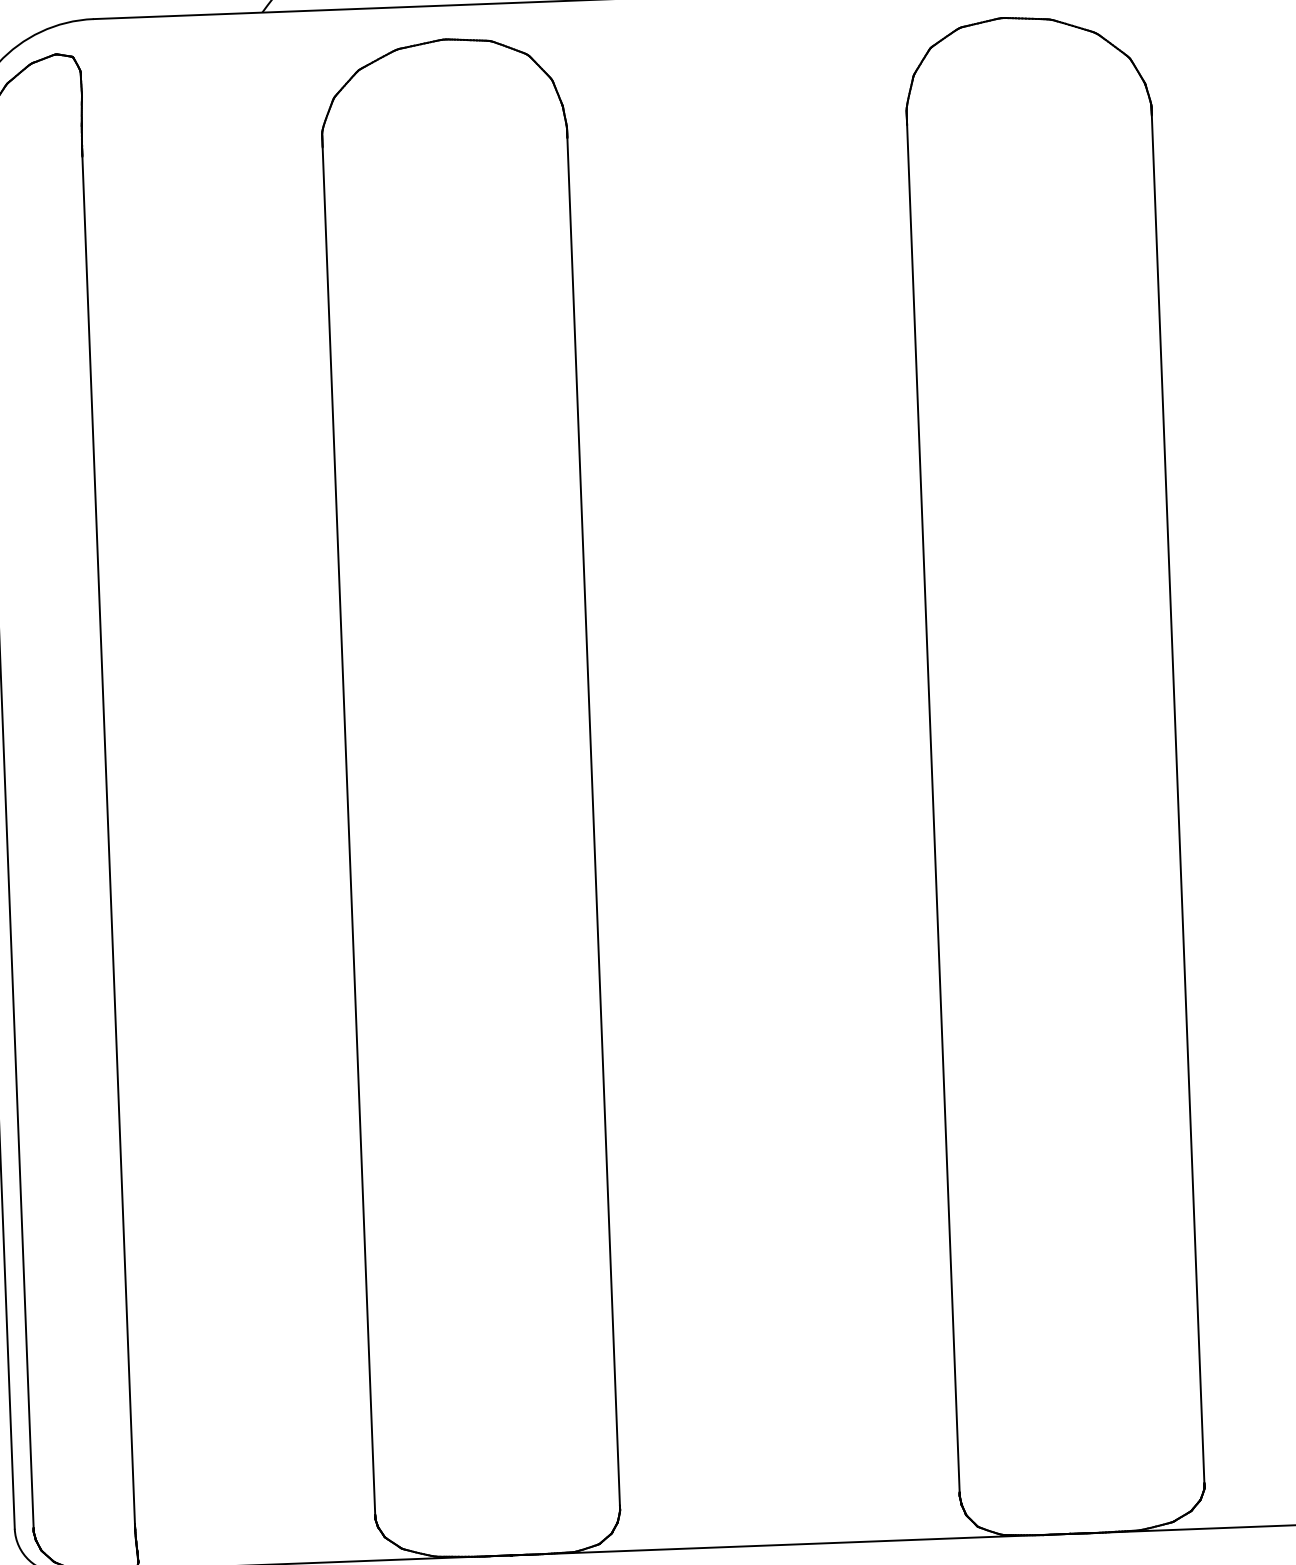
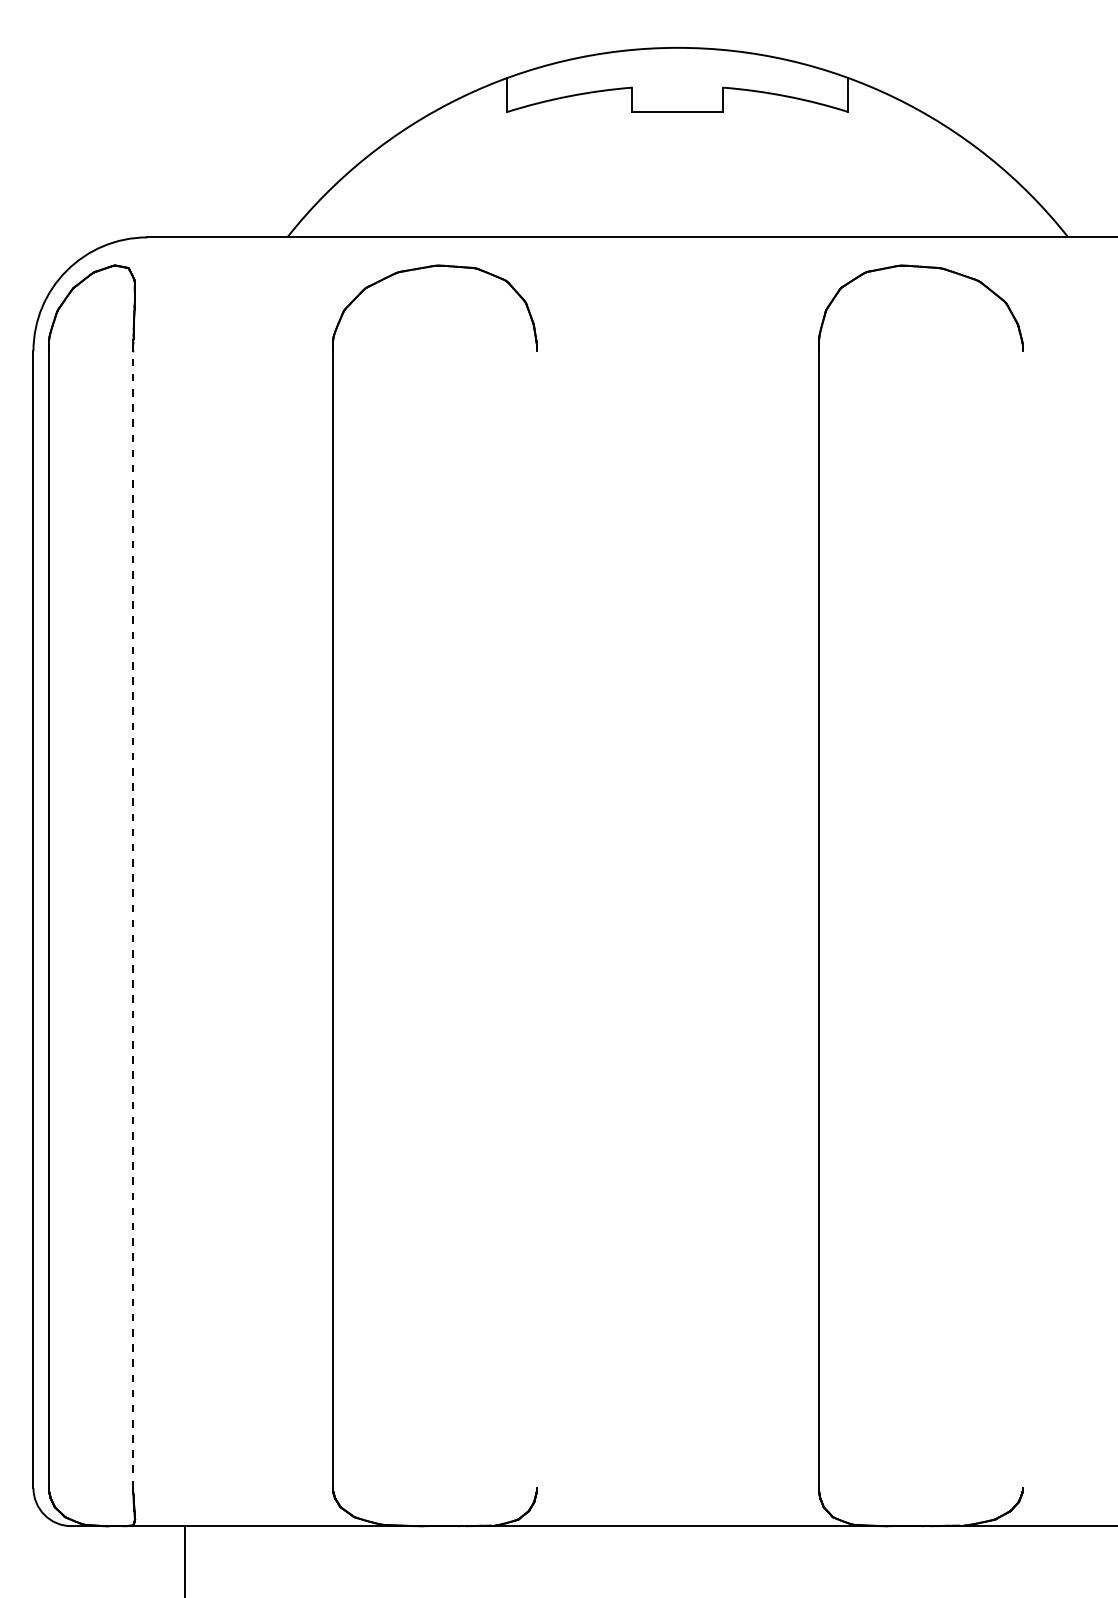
line: (1178, 799) -> (1022, 919), removed
line: (593, 821) -> (536, 919), removed
line: (108, 840) -> (133, 919), solid -> dashed

